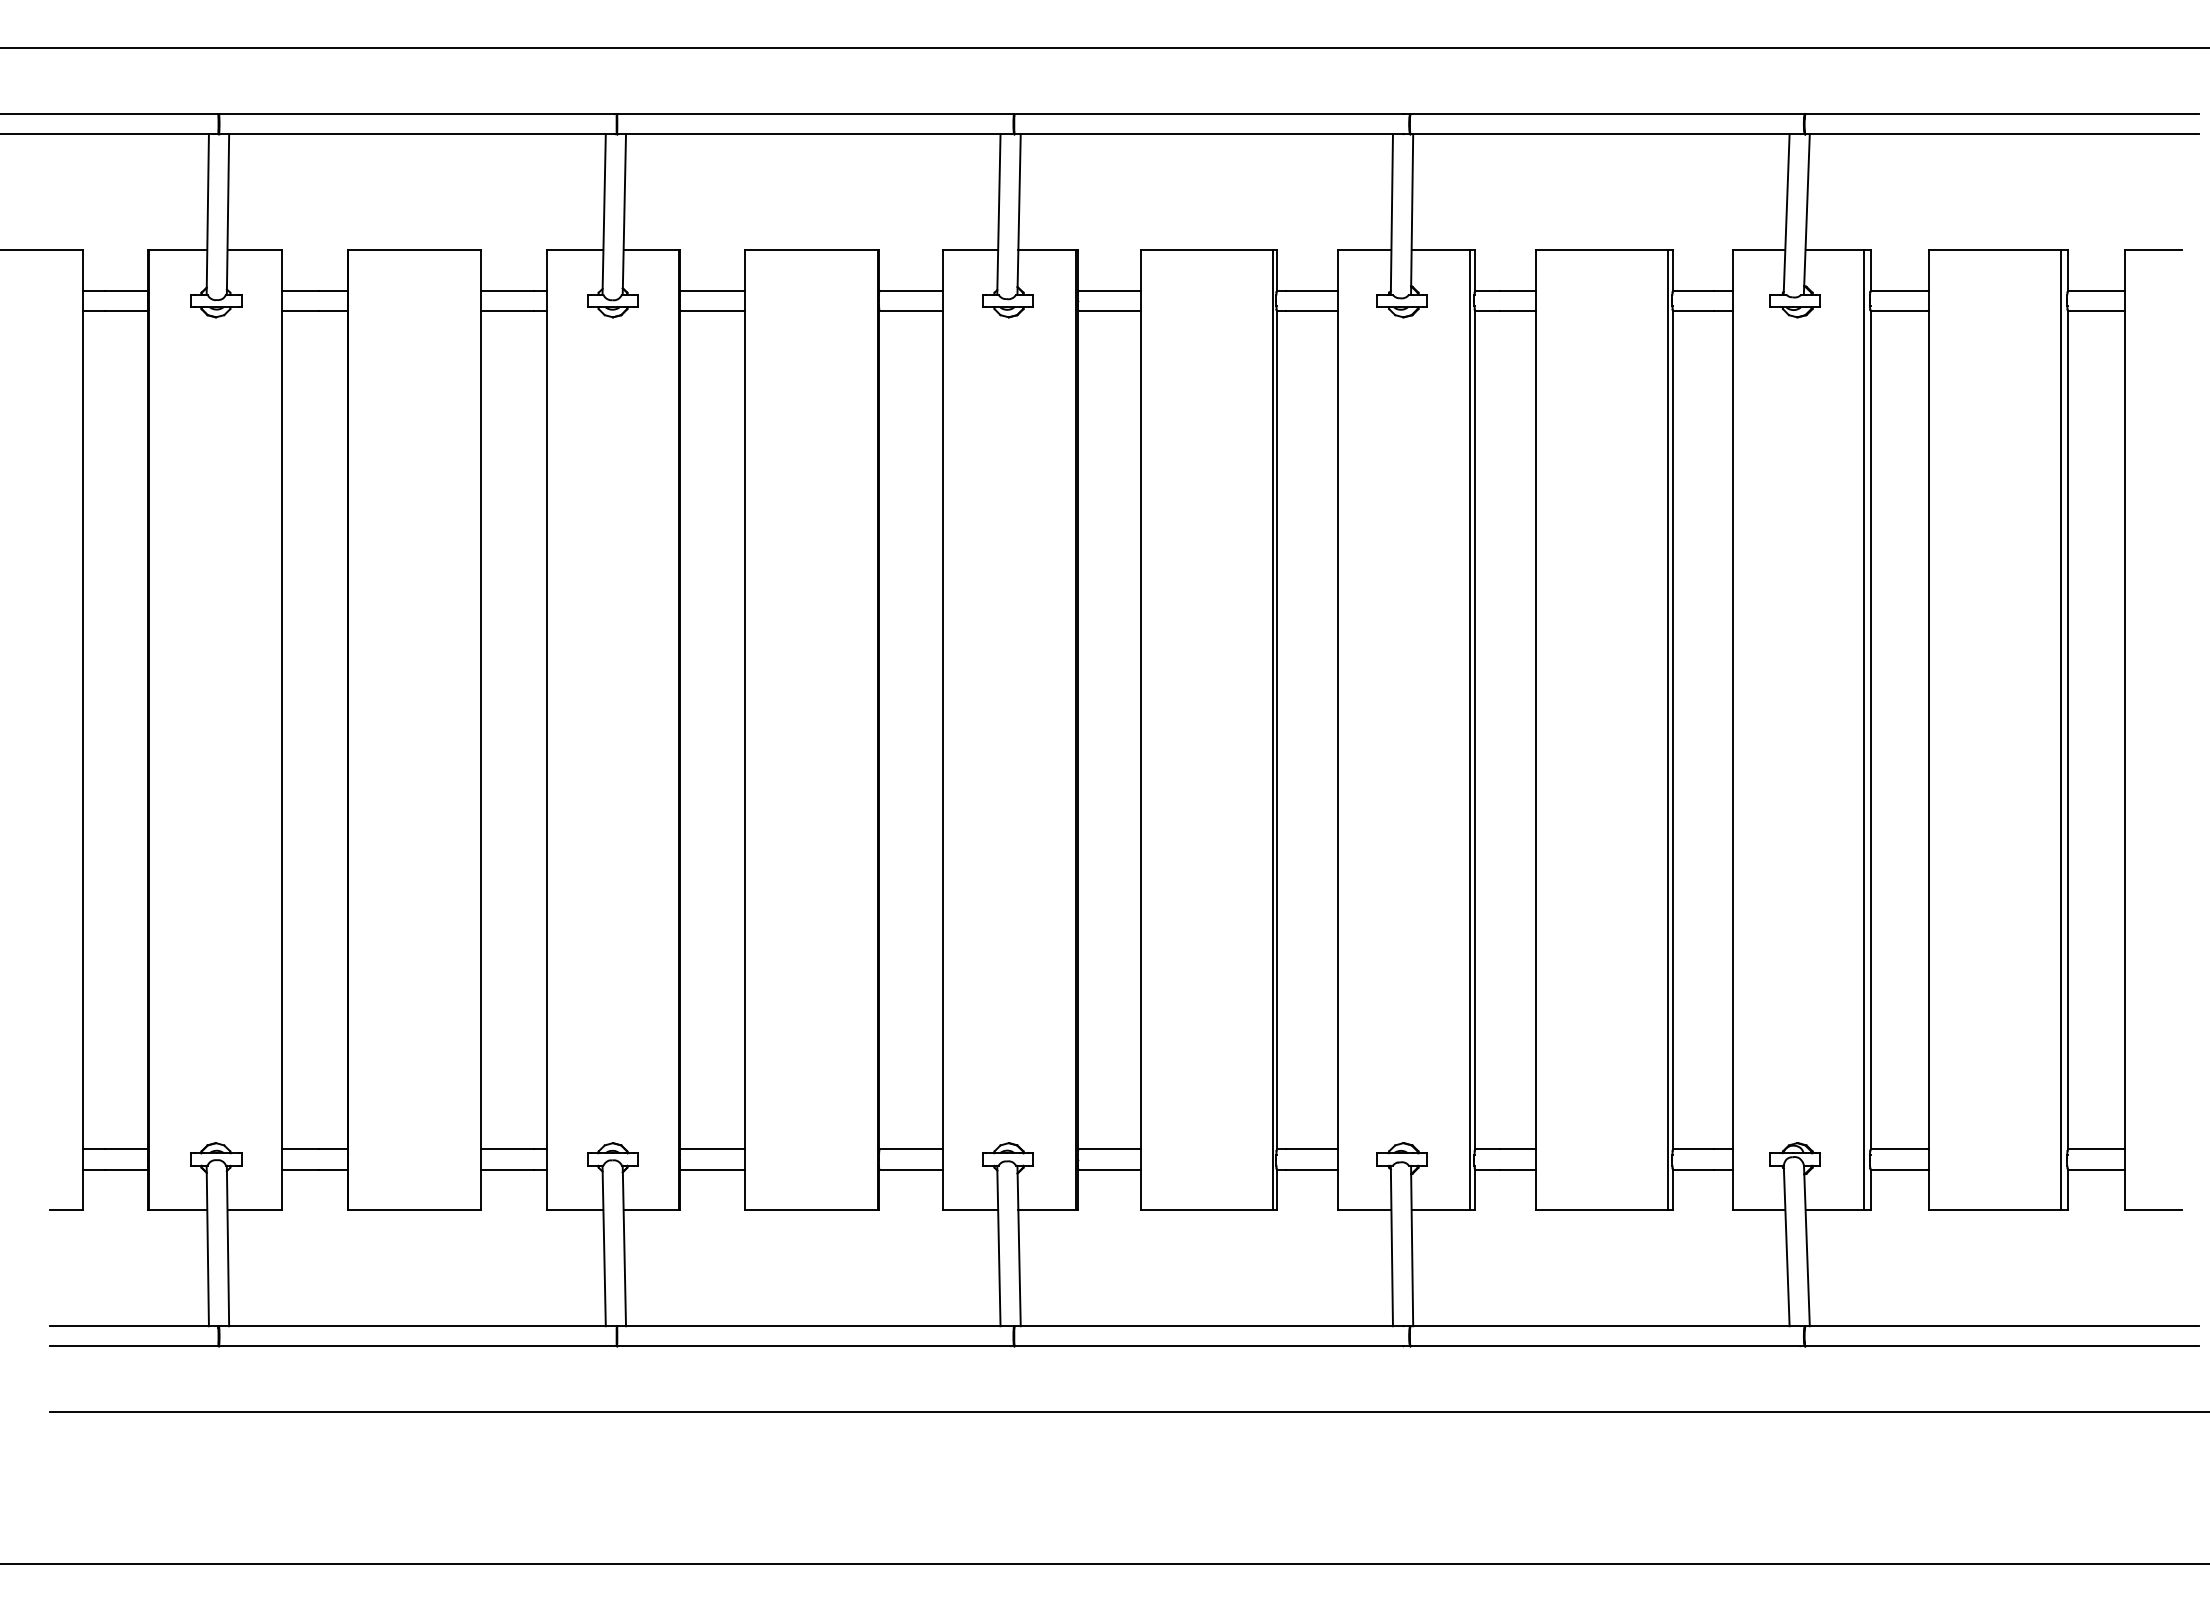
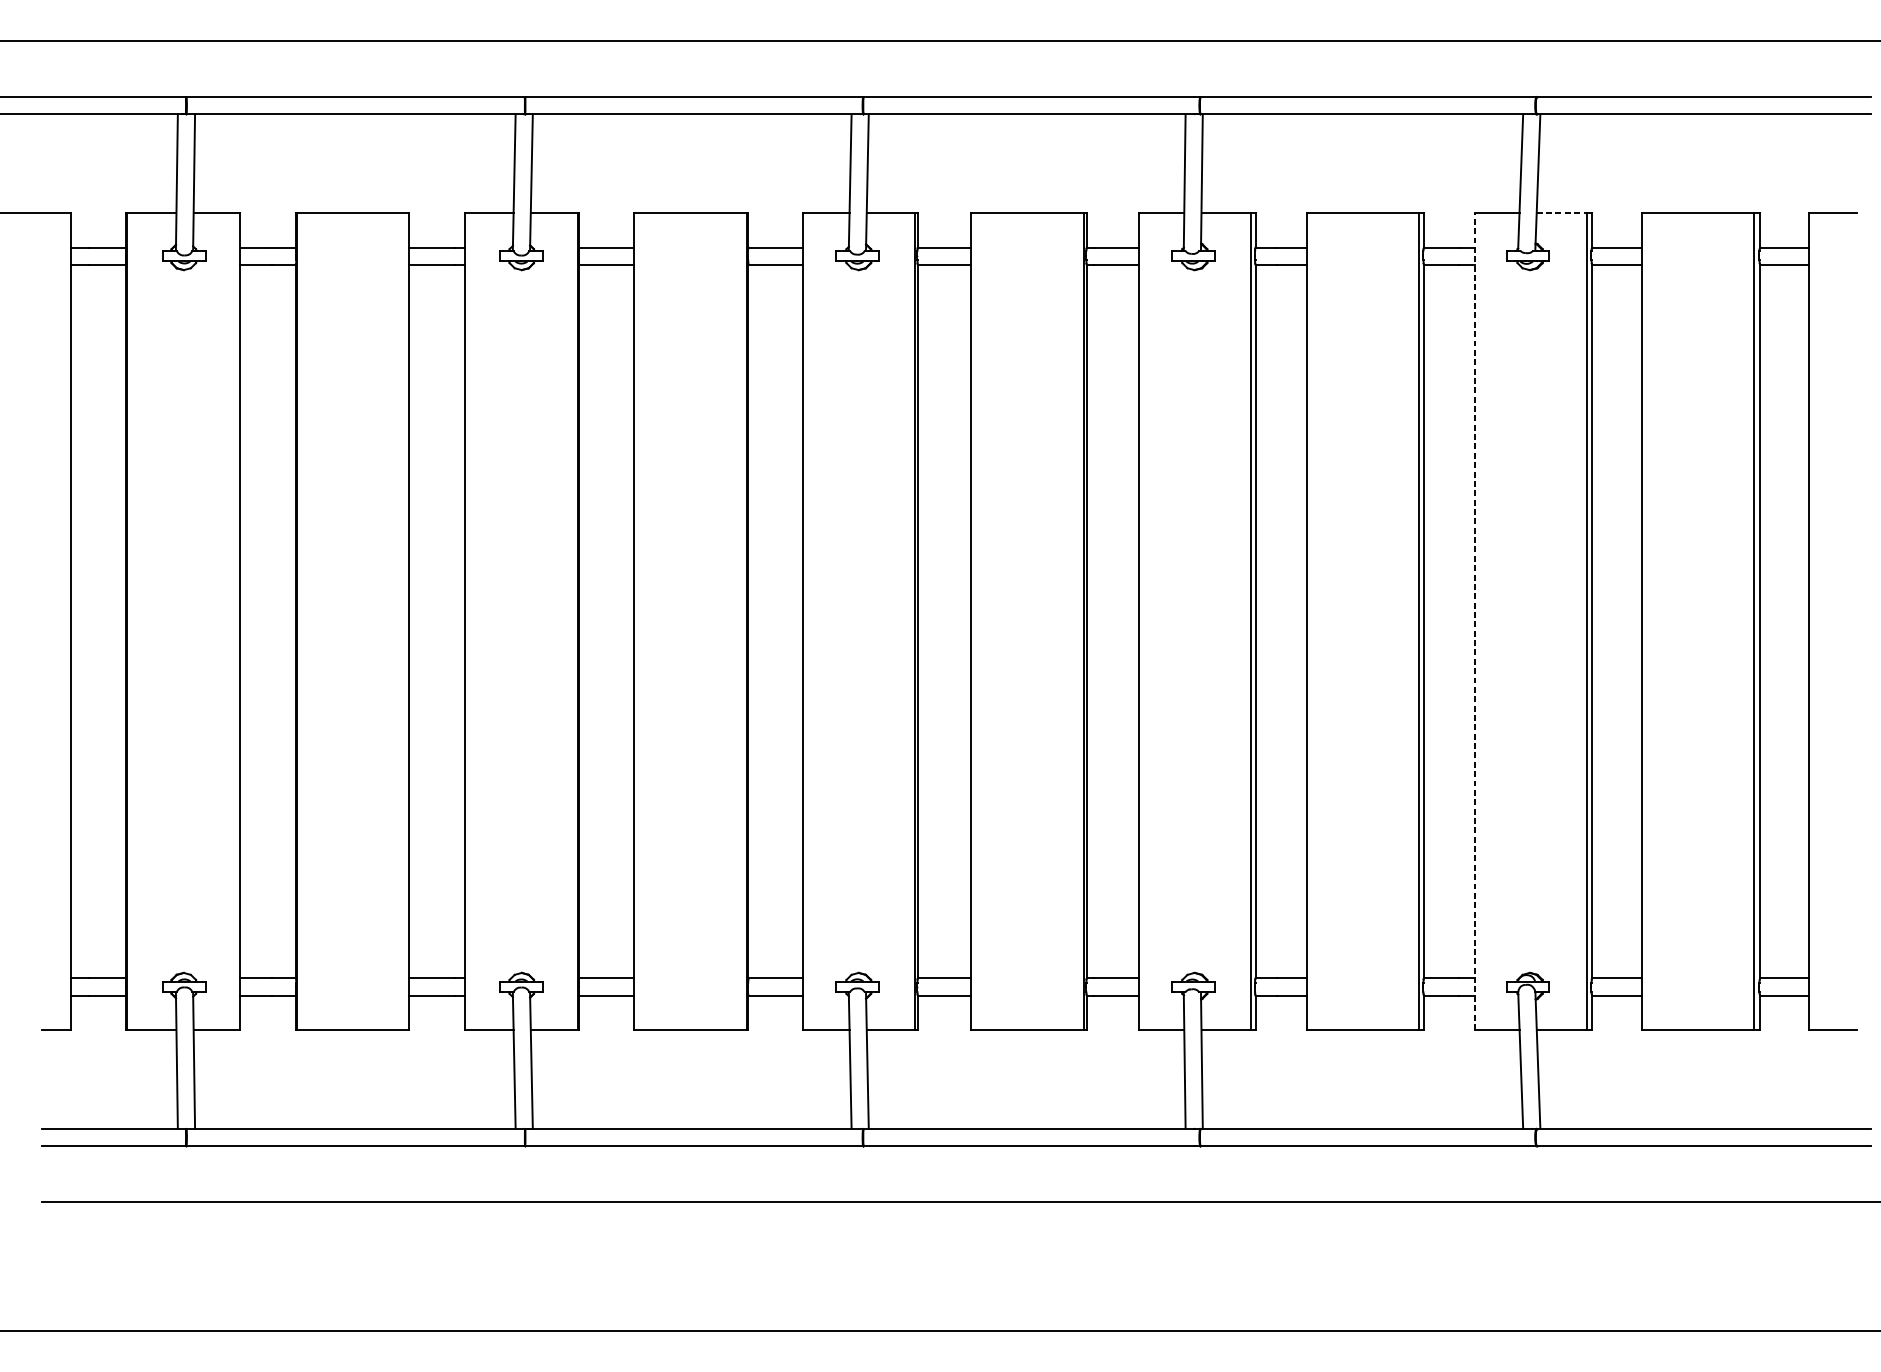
line: (1835, 250) -> (1562, 213), solid -> dashed
line: (1732, 730) -> (1474, 621), solid -> dashed

